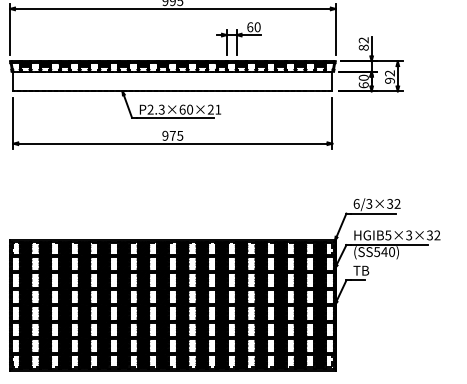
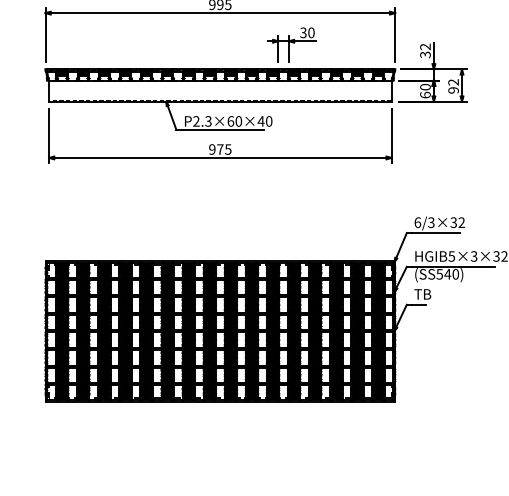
text: (250, 26) -> (303, 32), 60 -> 30
text: (363, 47) -> (425, 54), 82 -> 32
text: (213, 109) -> (264, 121), P2.3×60×21 -> P2.3×60×40

